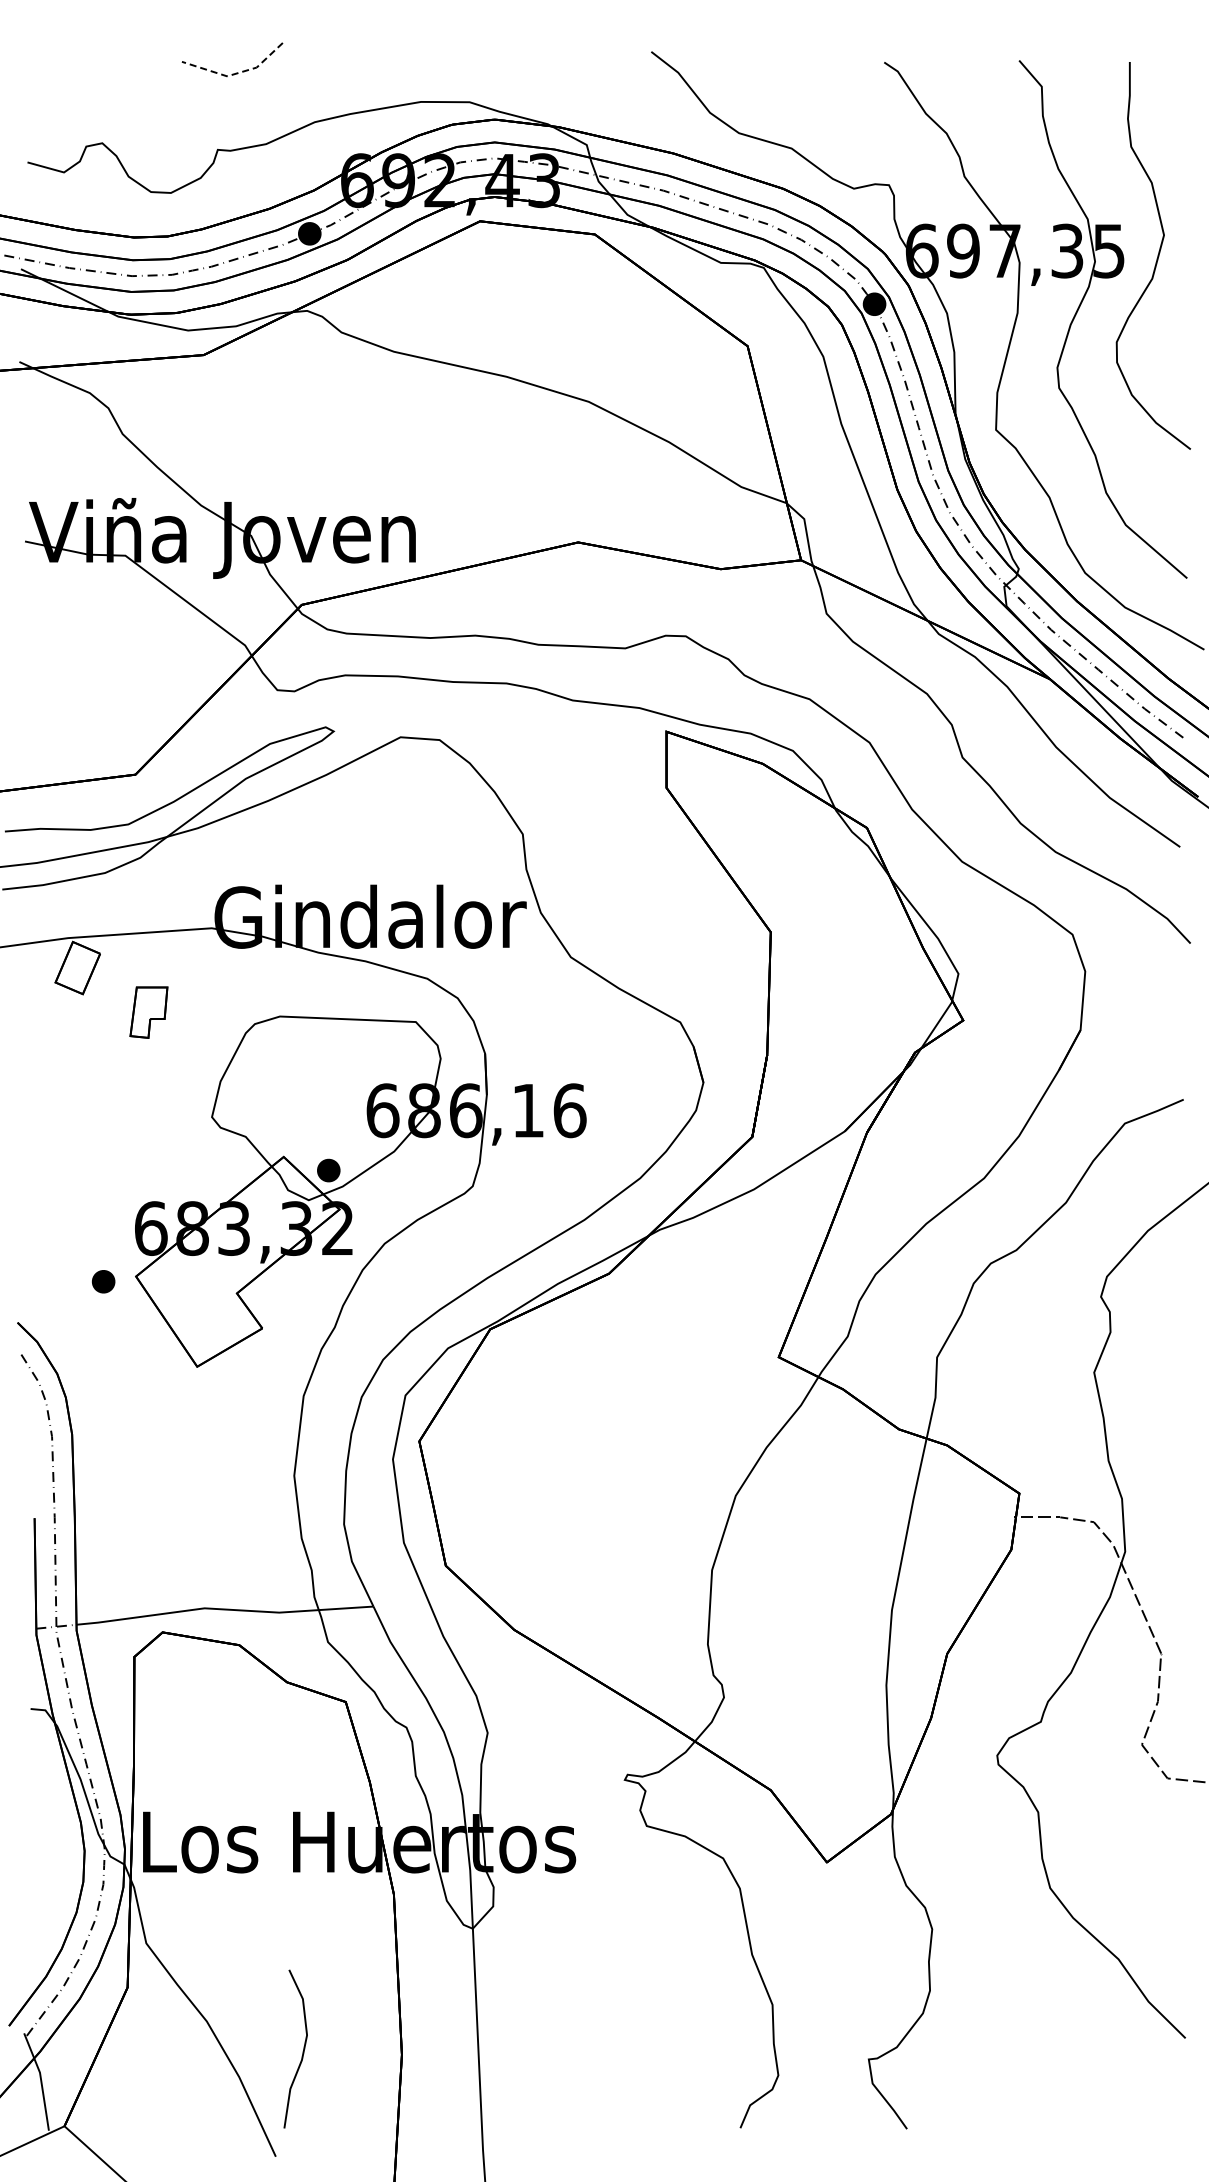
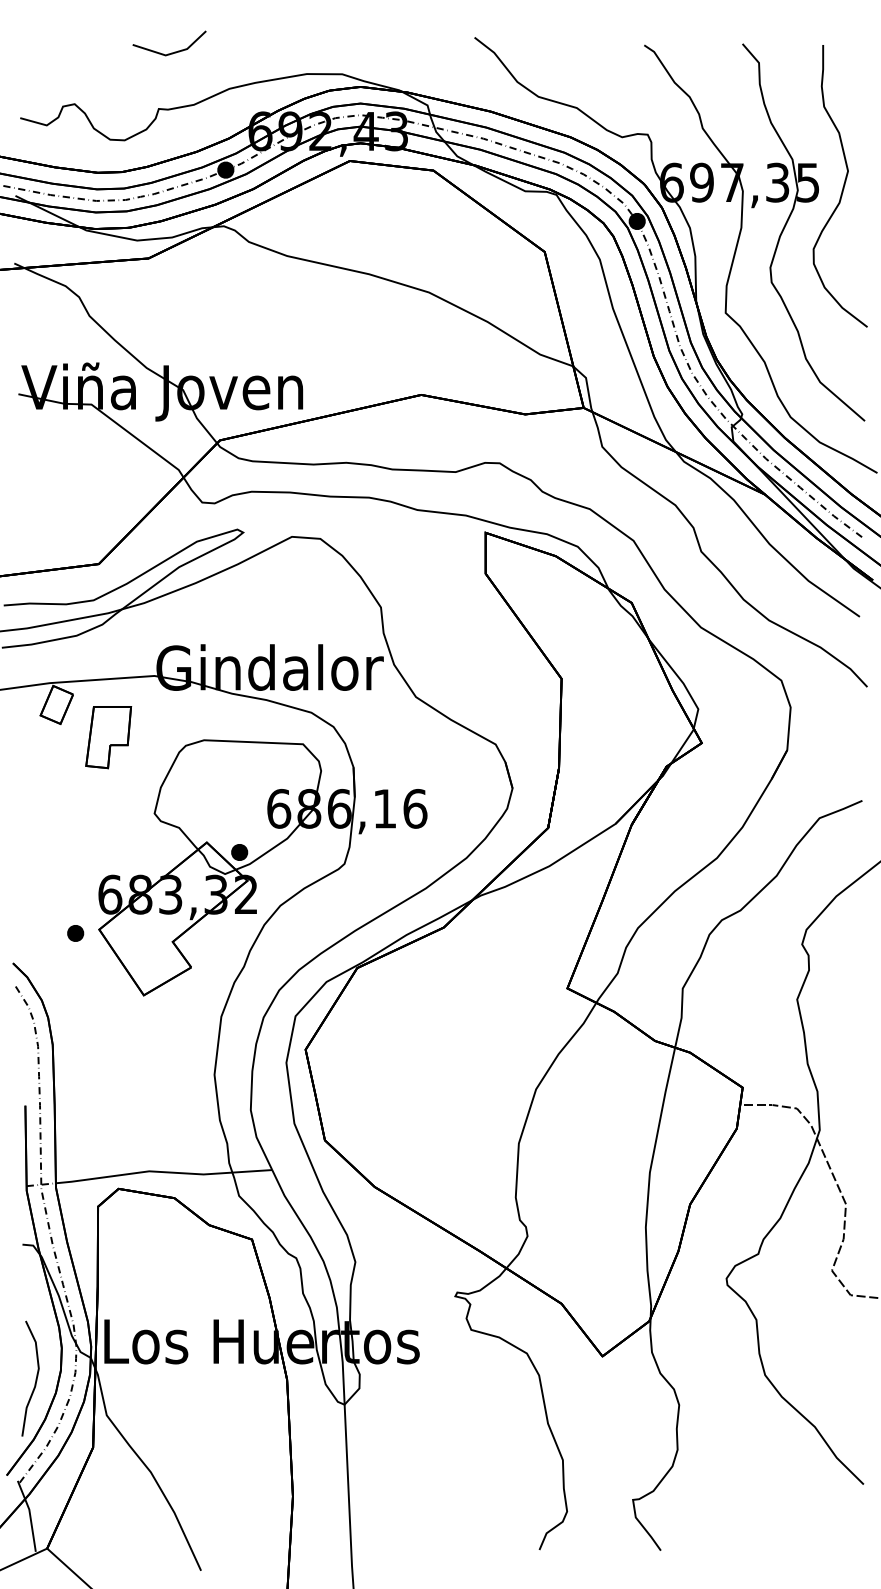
line: (235, 73) -> (171, 53), dashed -> solid
part: (148, 1012) -> (108, 737), size x1.67
curve: (302, 2051) -> (35, 1380), moved

